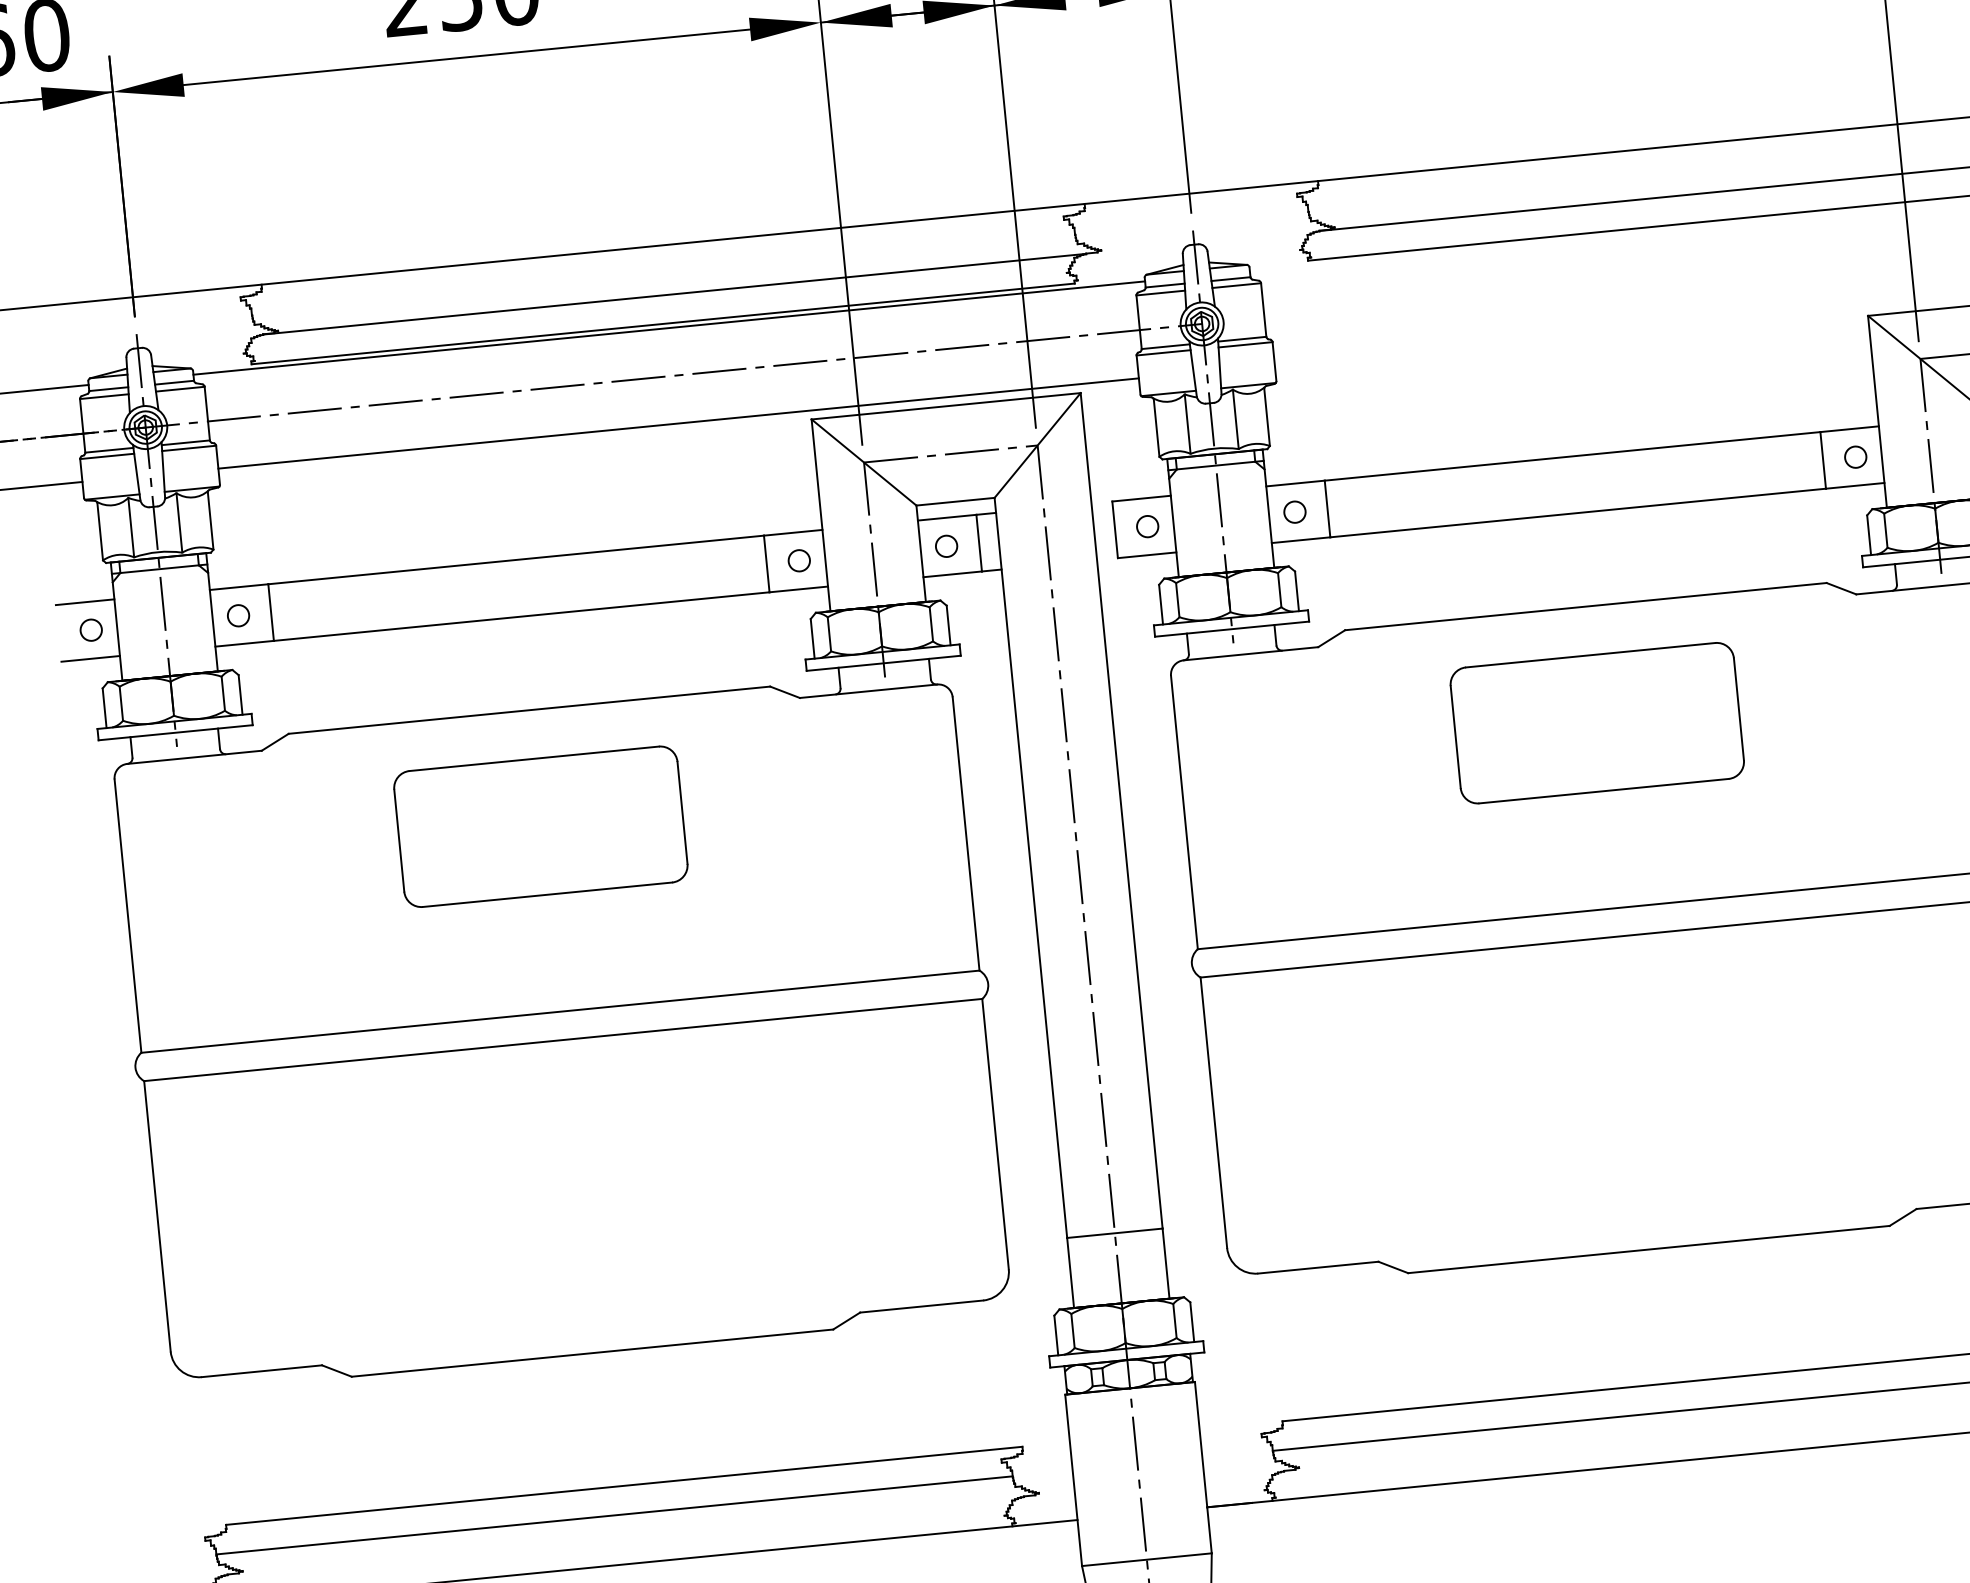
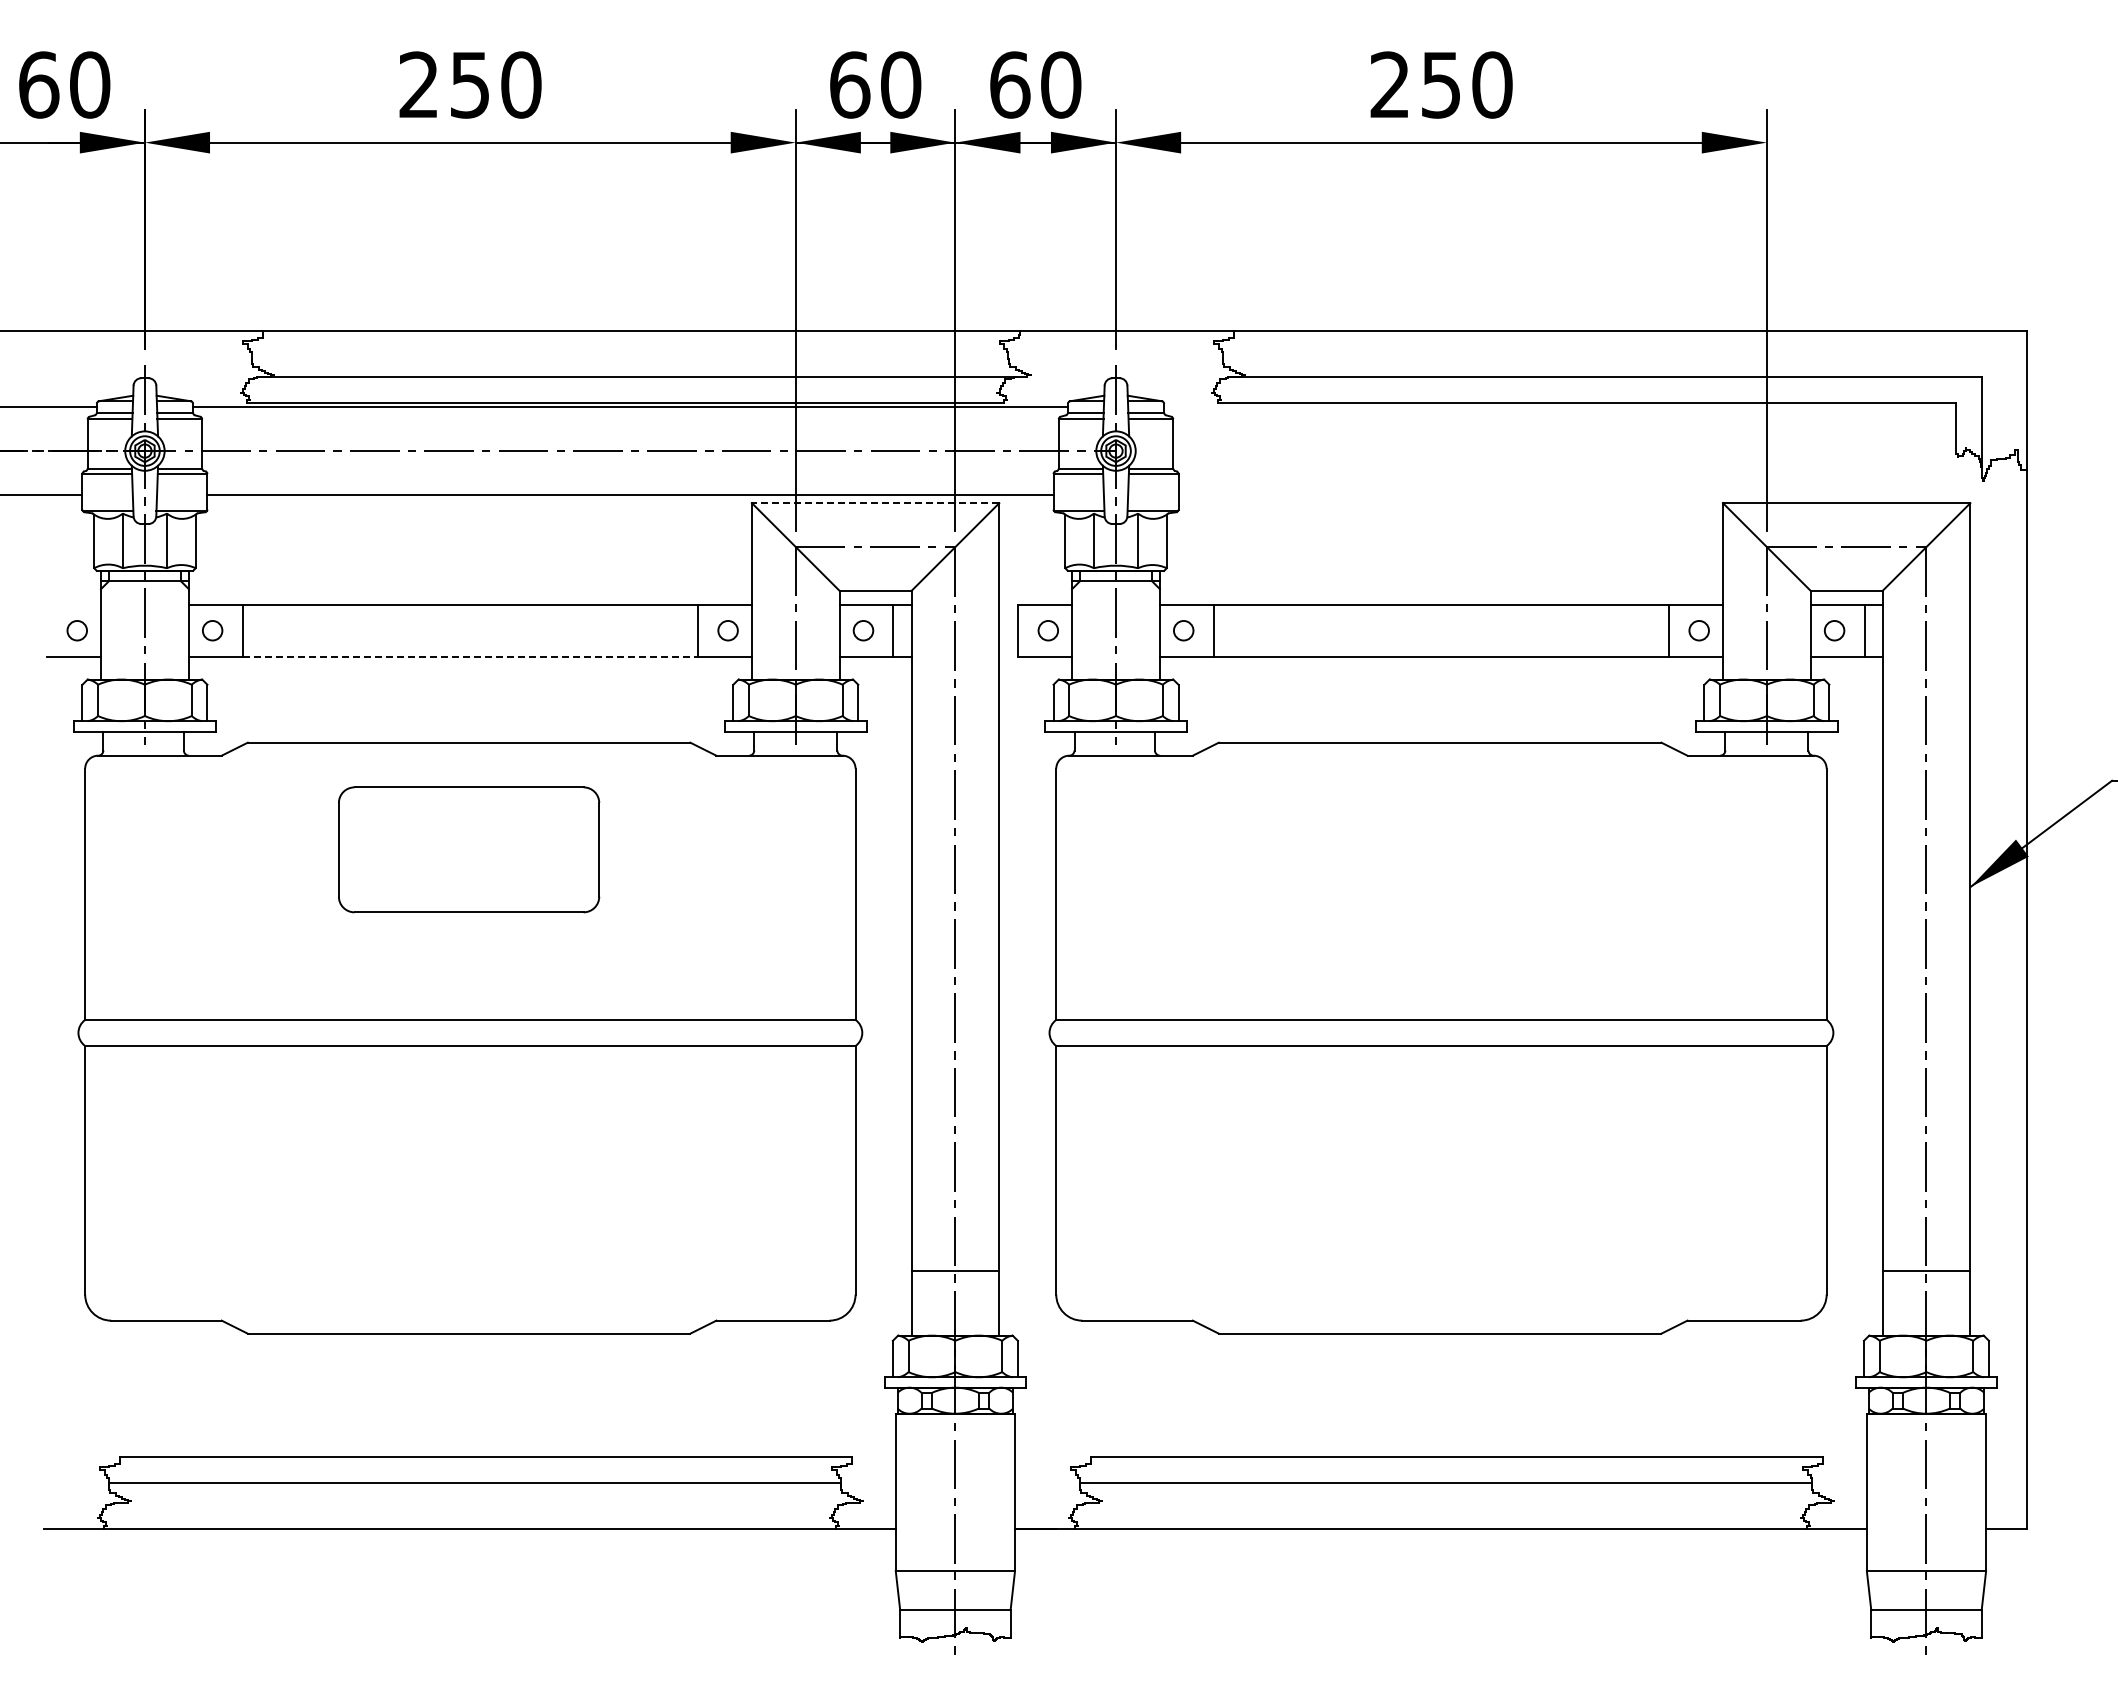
line: (946, 406) -> (875, 503), solid -> dashed
line: (85, 601) -> (74, 604), removed
line: (521, 616) -> (470, 656), solid -> dashed
part: (1597, 722) -> (1440, 849), removed

